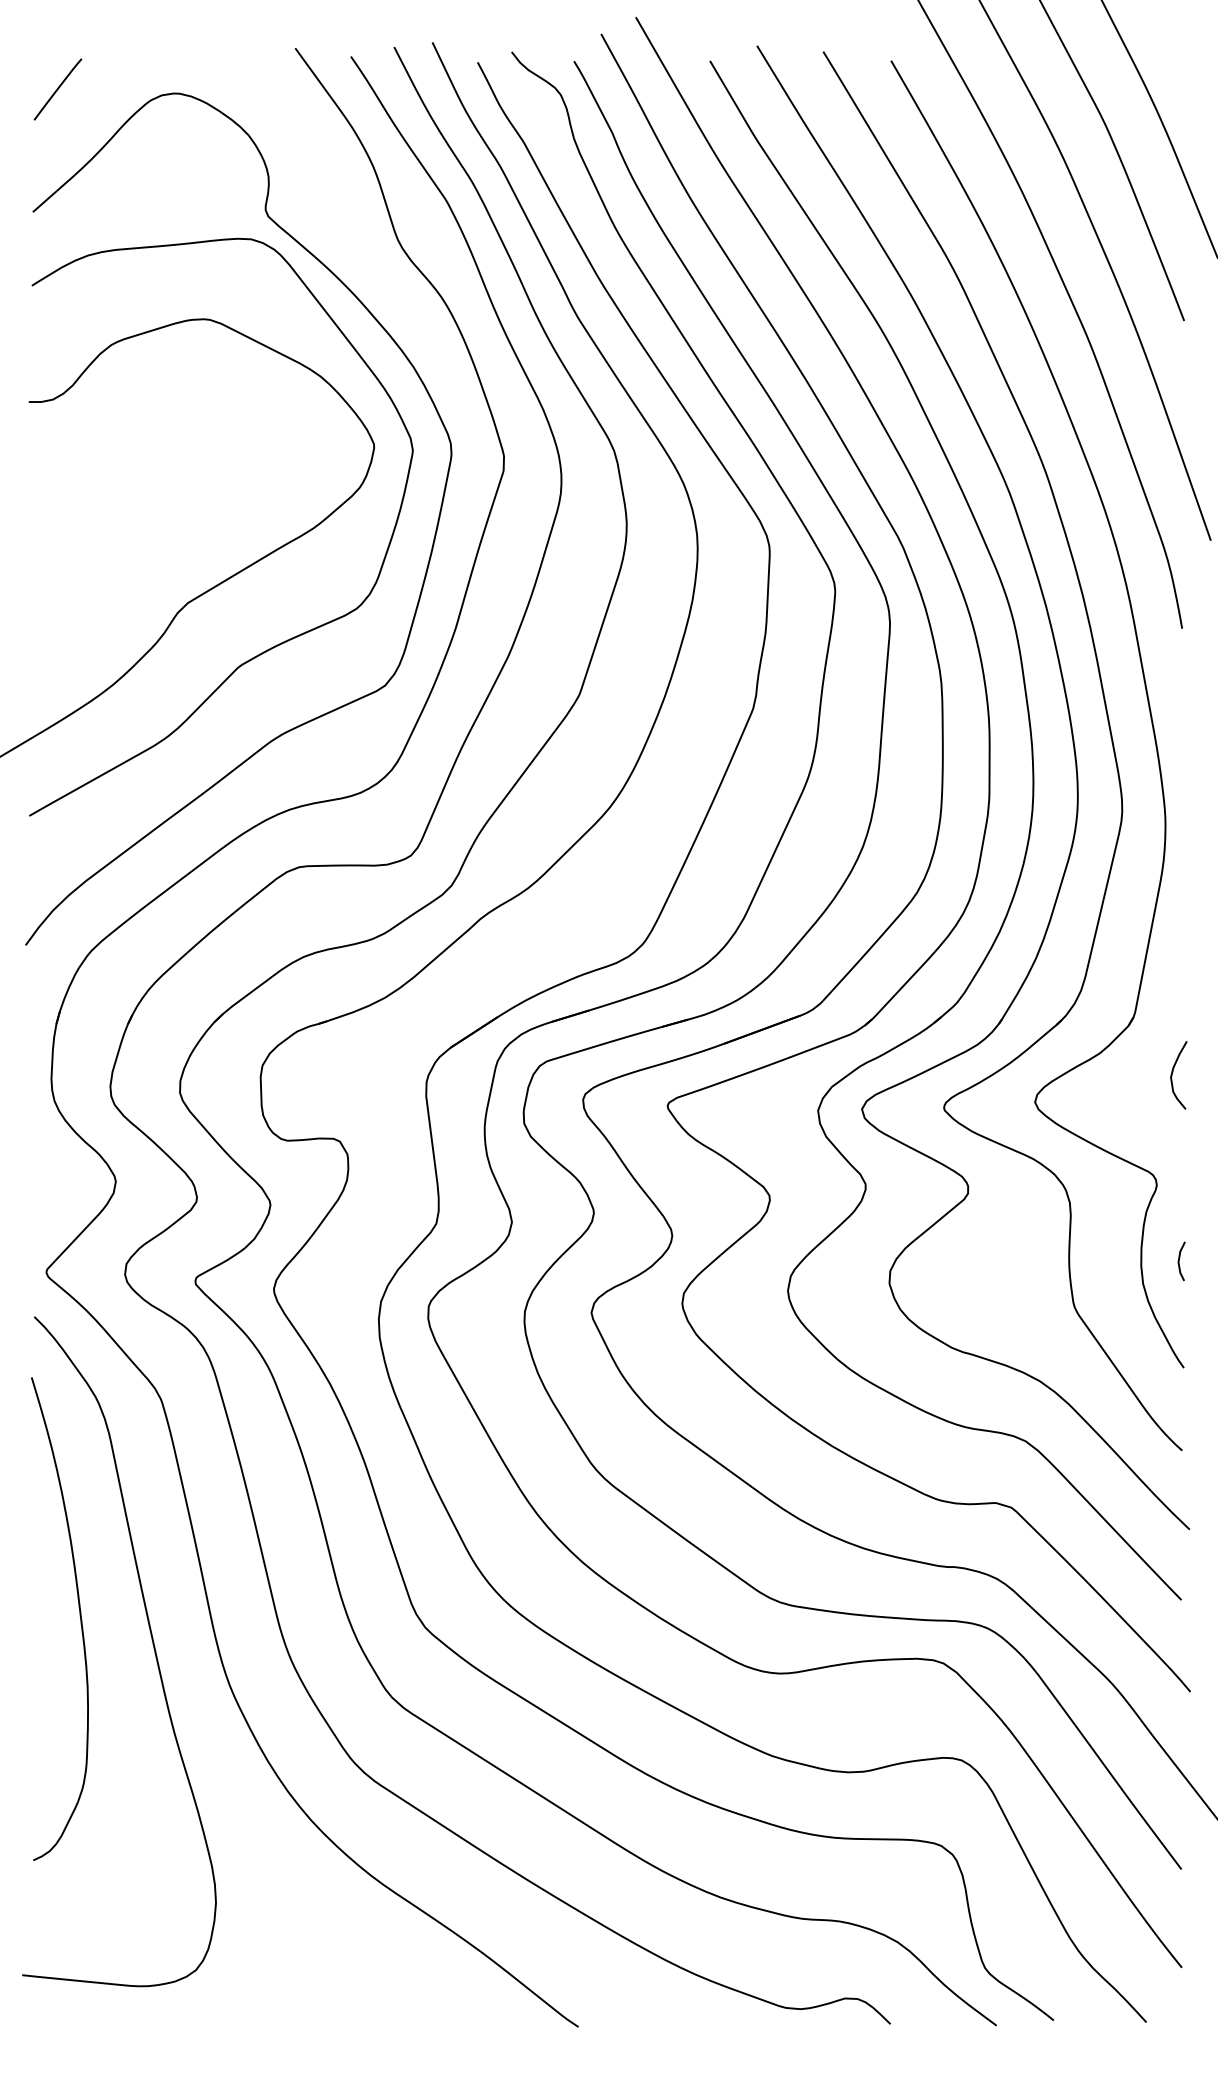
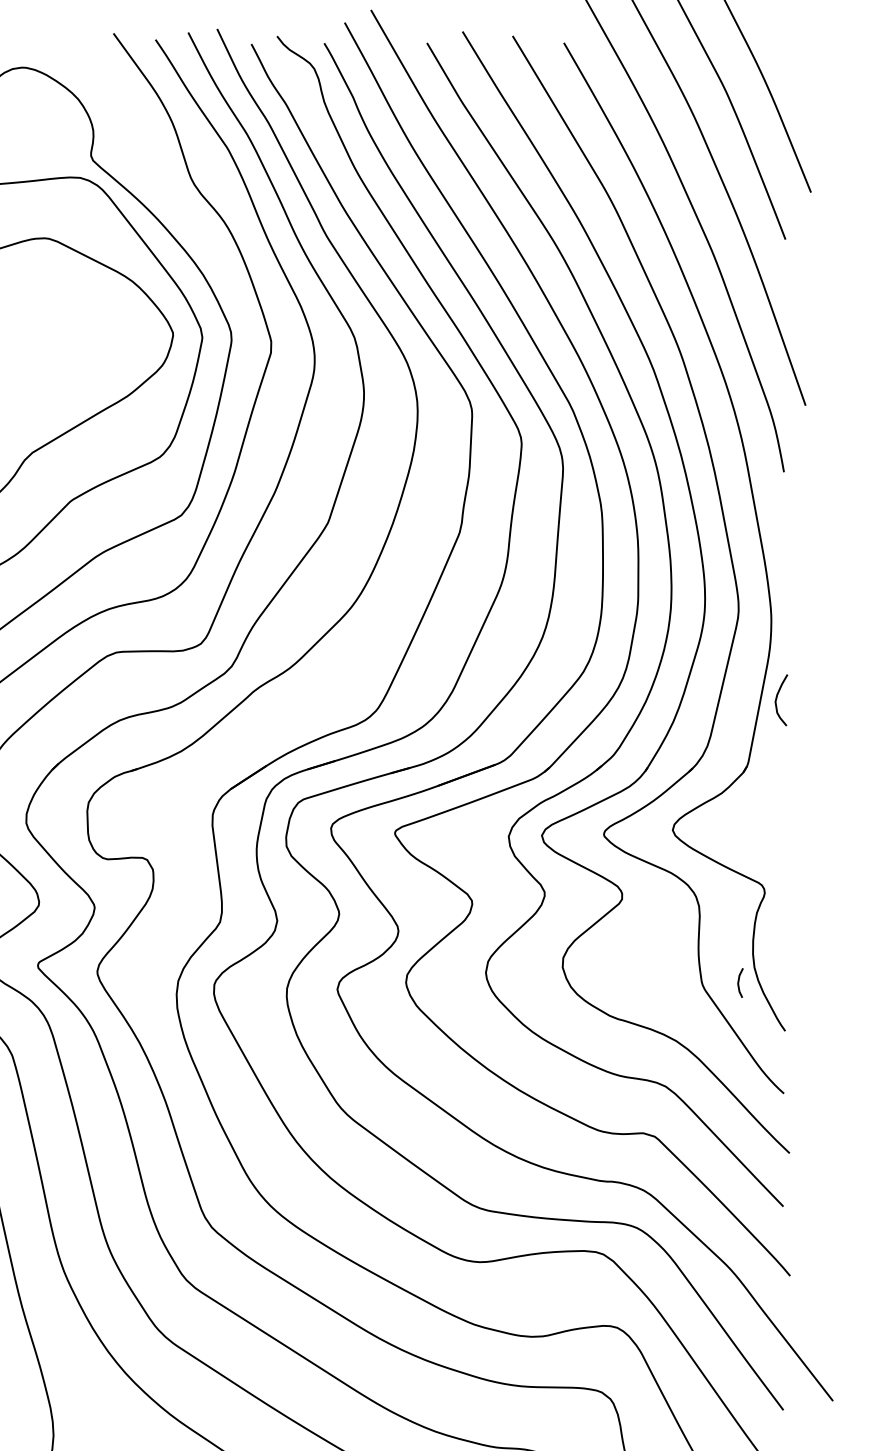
curve: (1173, 1072) -> (777, 698), moved
line: (1179, 1261) -> (738, 983), moved

